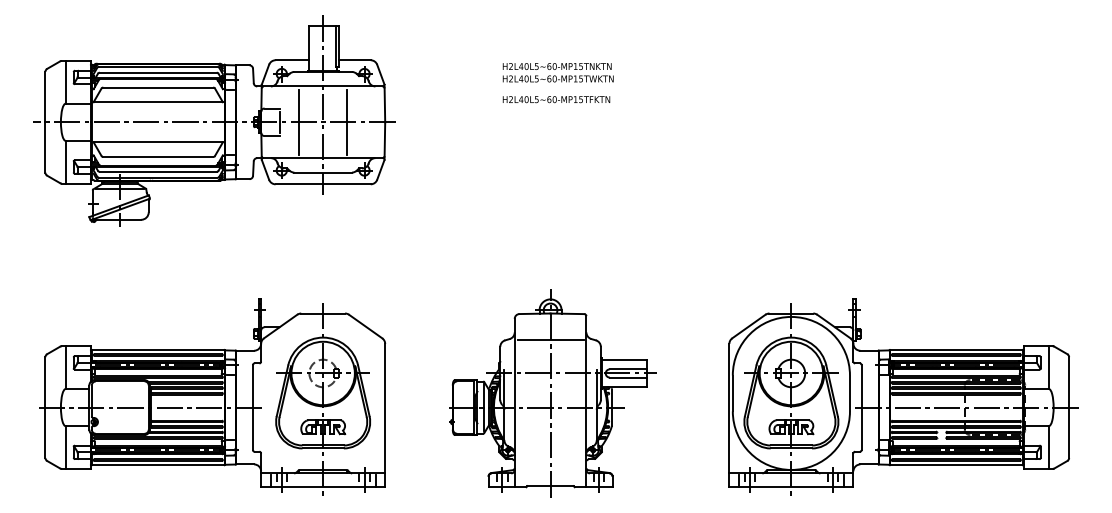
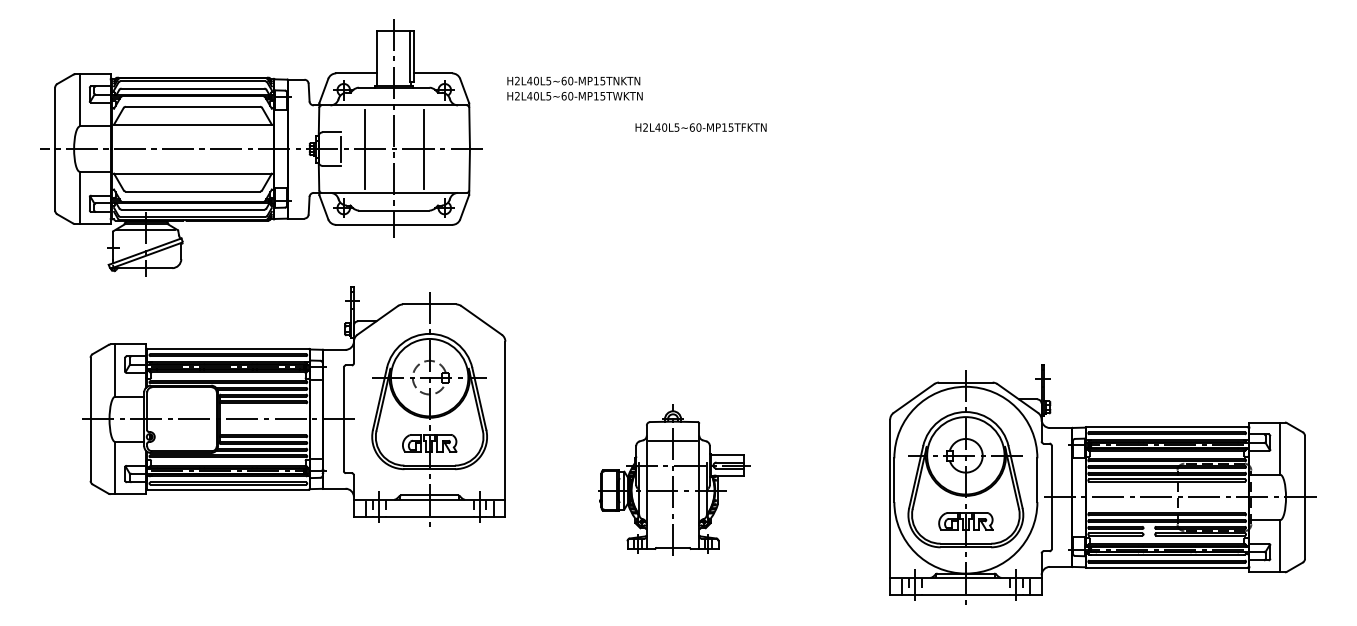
text: (557, 72) -> (574, 88), moved
text: (556, 99) -> (701, 127), moved
part: (552, 393) -> (674, 480), size x0.6
part: (212, 396) -> (294, 405), moved

